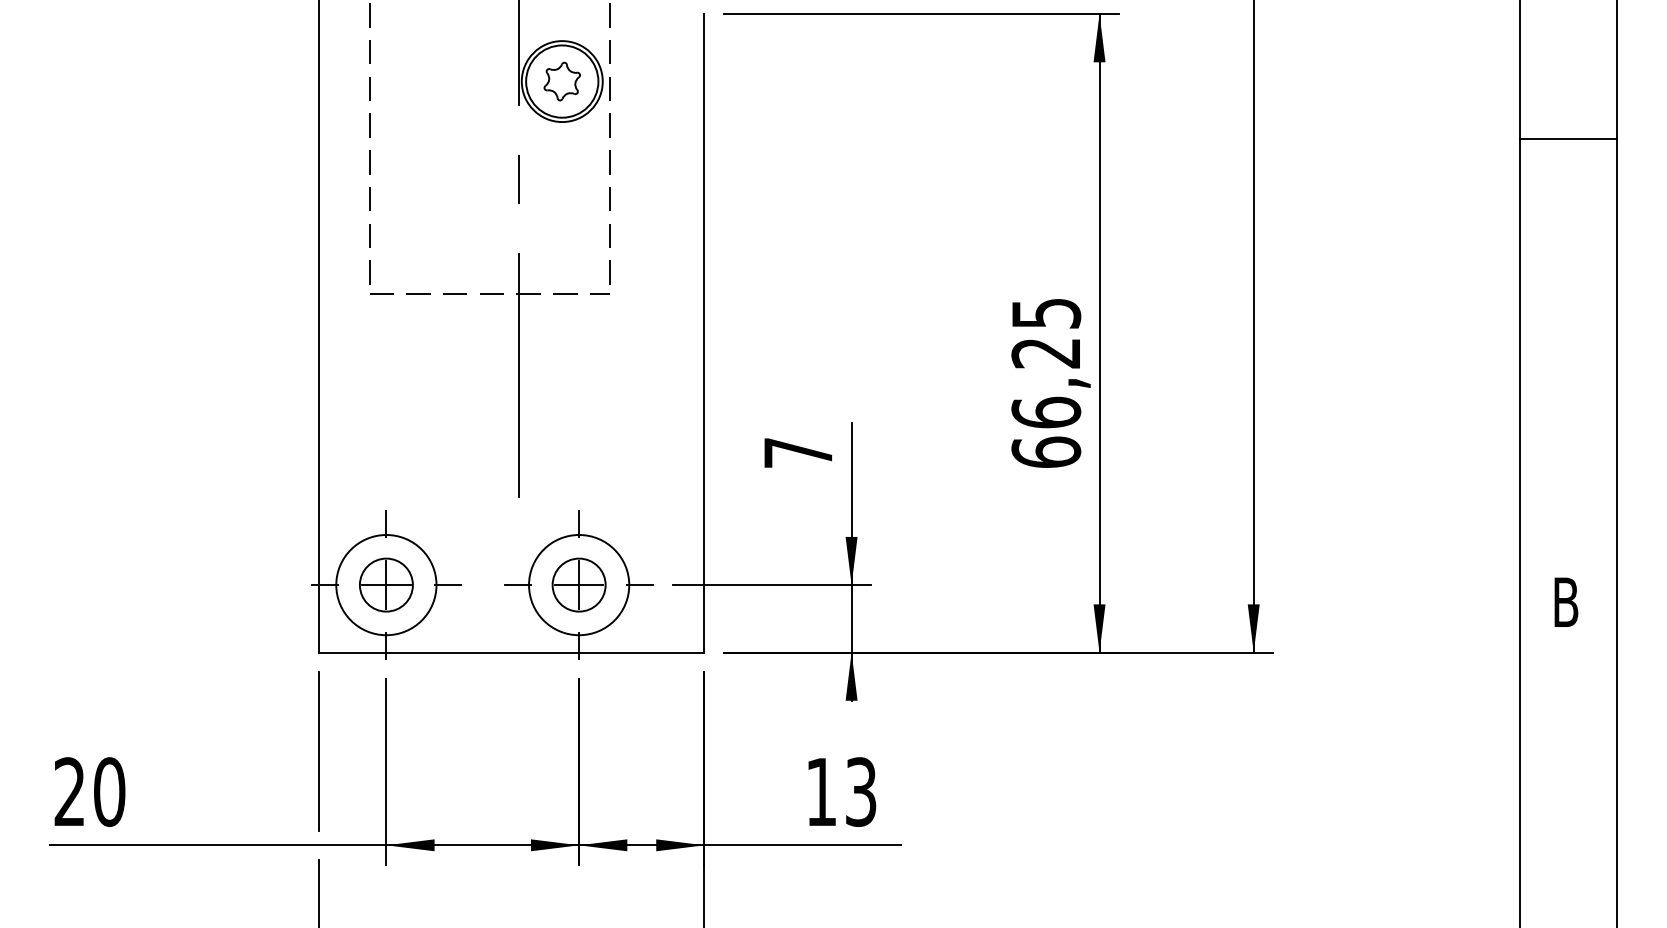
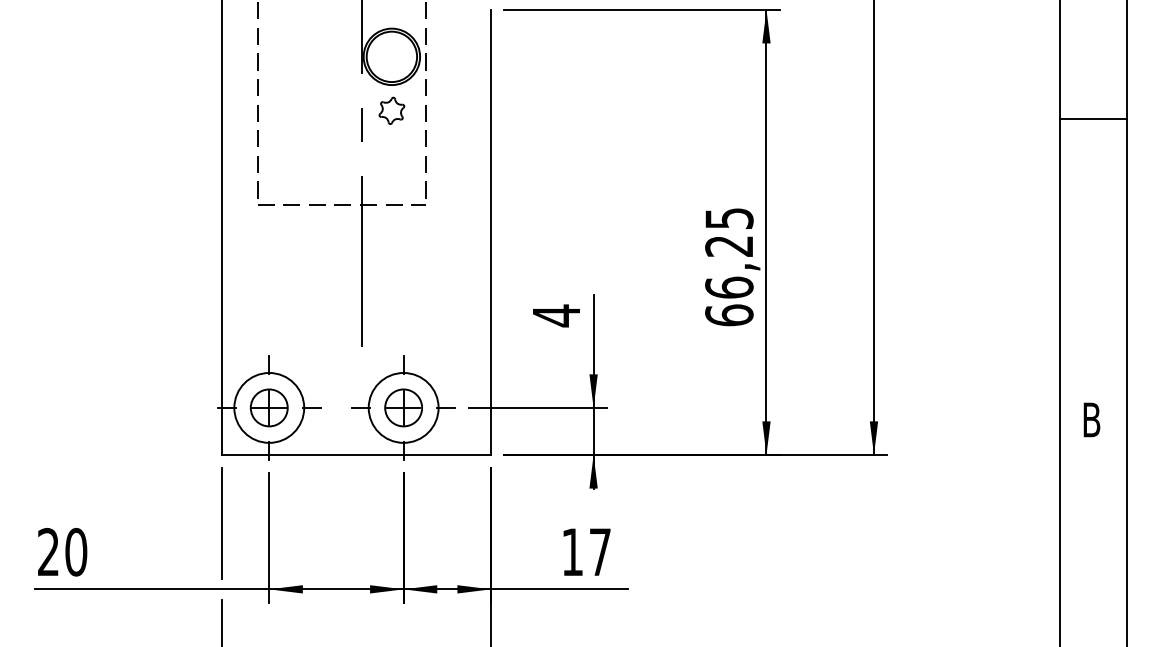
part: (561, 81) -> (391, 110), moved
line: (1568, 139) -> (1093, 119), moved
text: (798, 452) -> (556, 315), 7 -> 4
text: (860, 791) -> (599, 551), 13 -> 17

